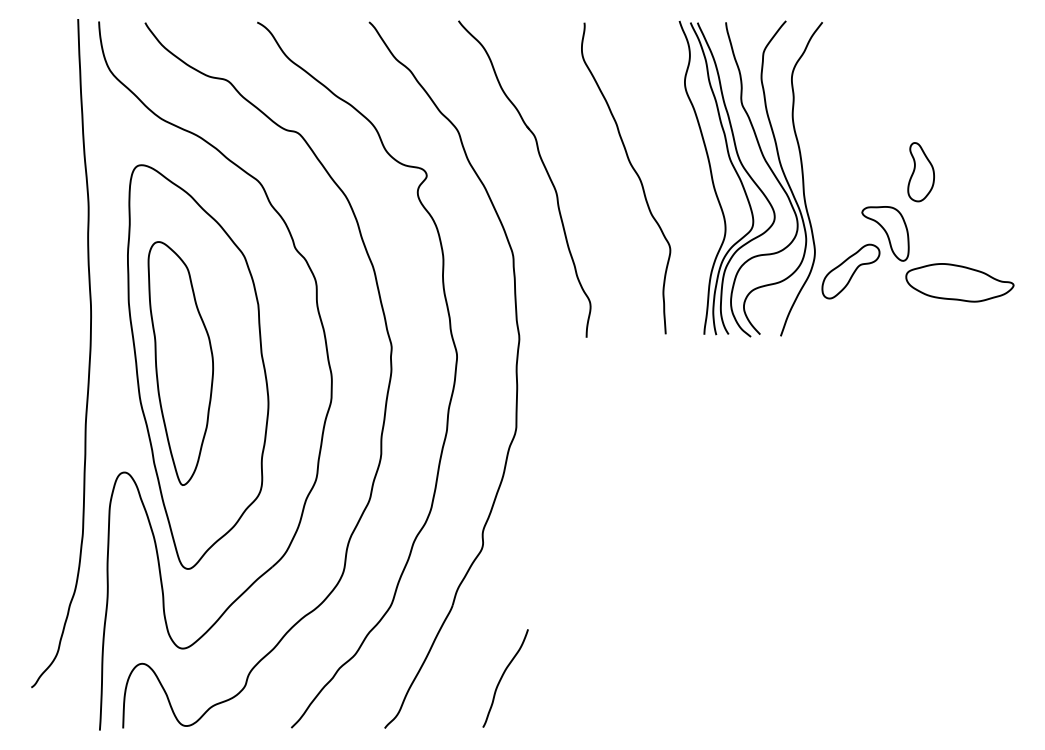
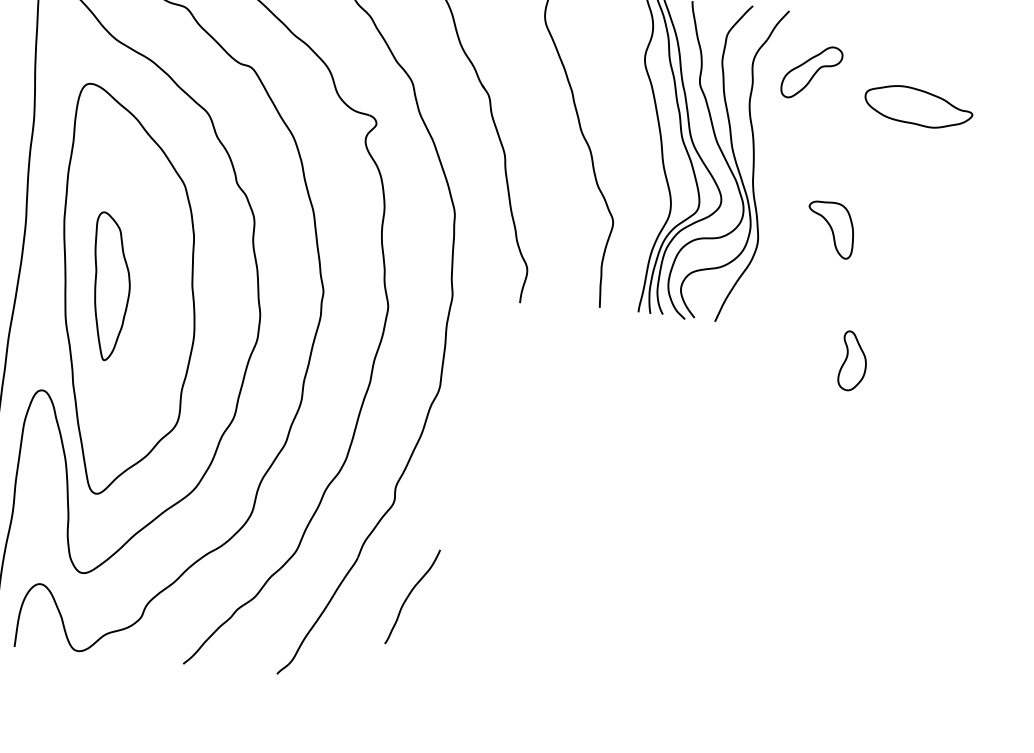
part: (920, 172) -> (852, 361), moved
part: (850, 271) -> (811, 72), moved
part: (959, 282) -> (918, 106), moved
part: (180, 363) -> (109, 286), size x0.6
curve: (503, 676) -> (410, 594), moved

